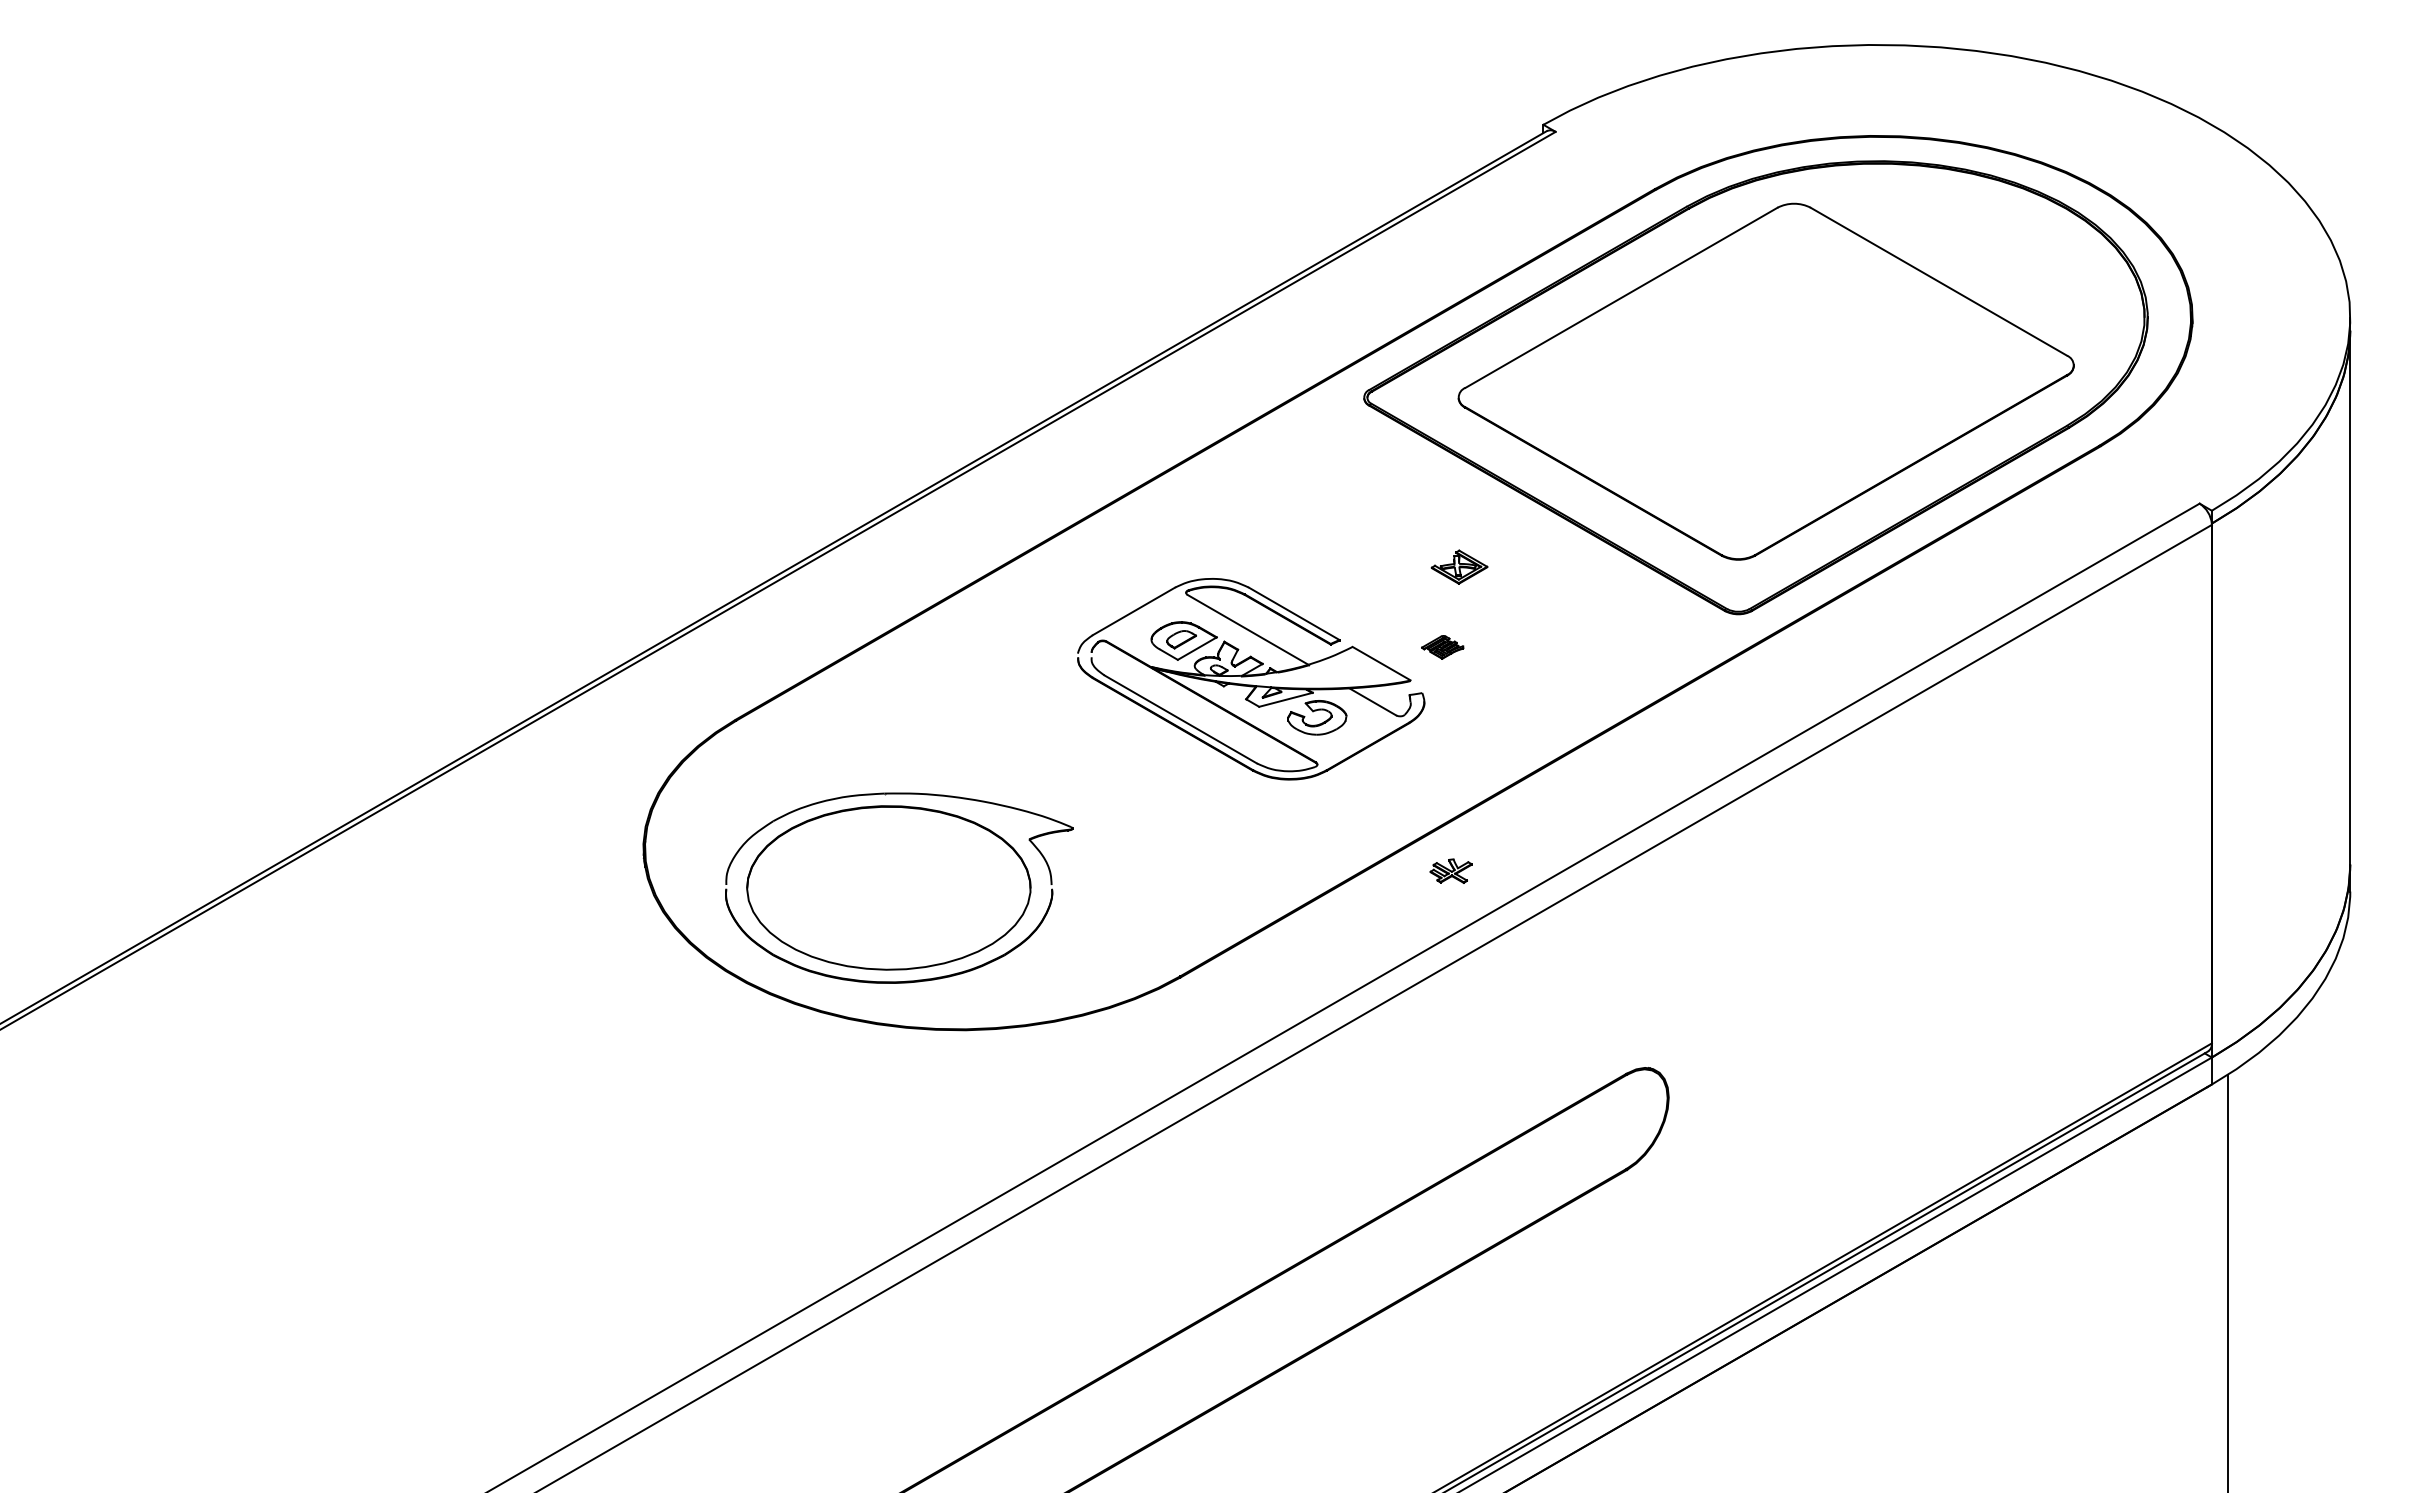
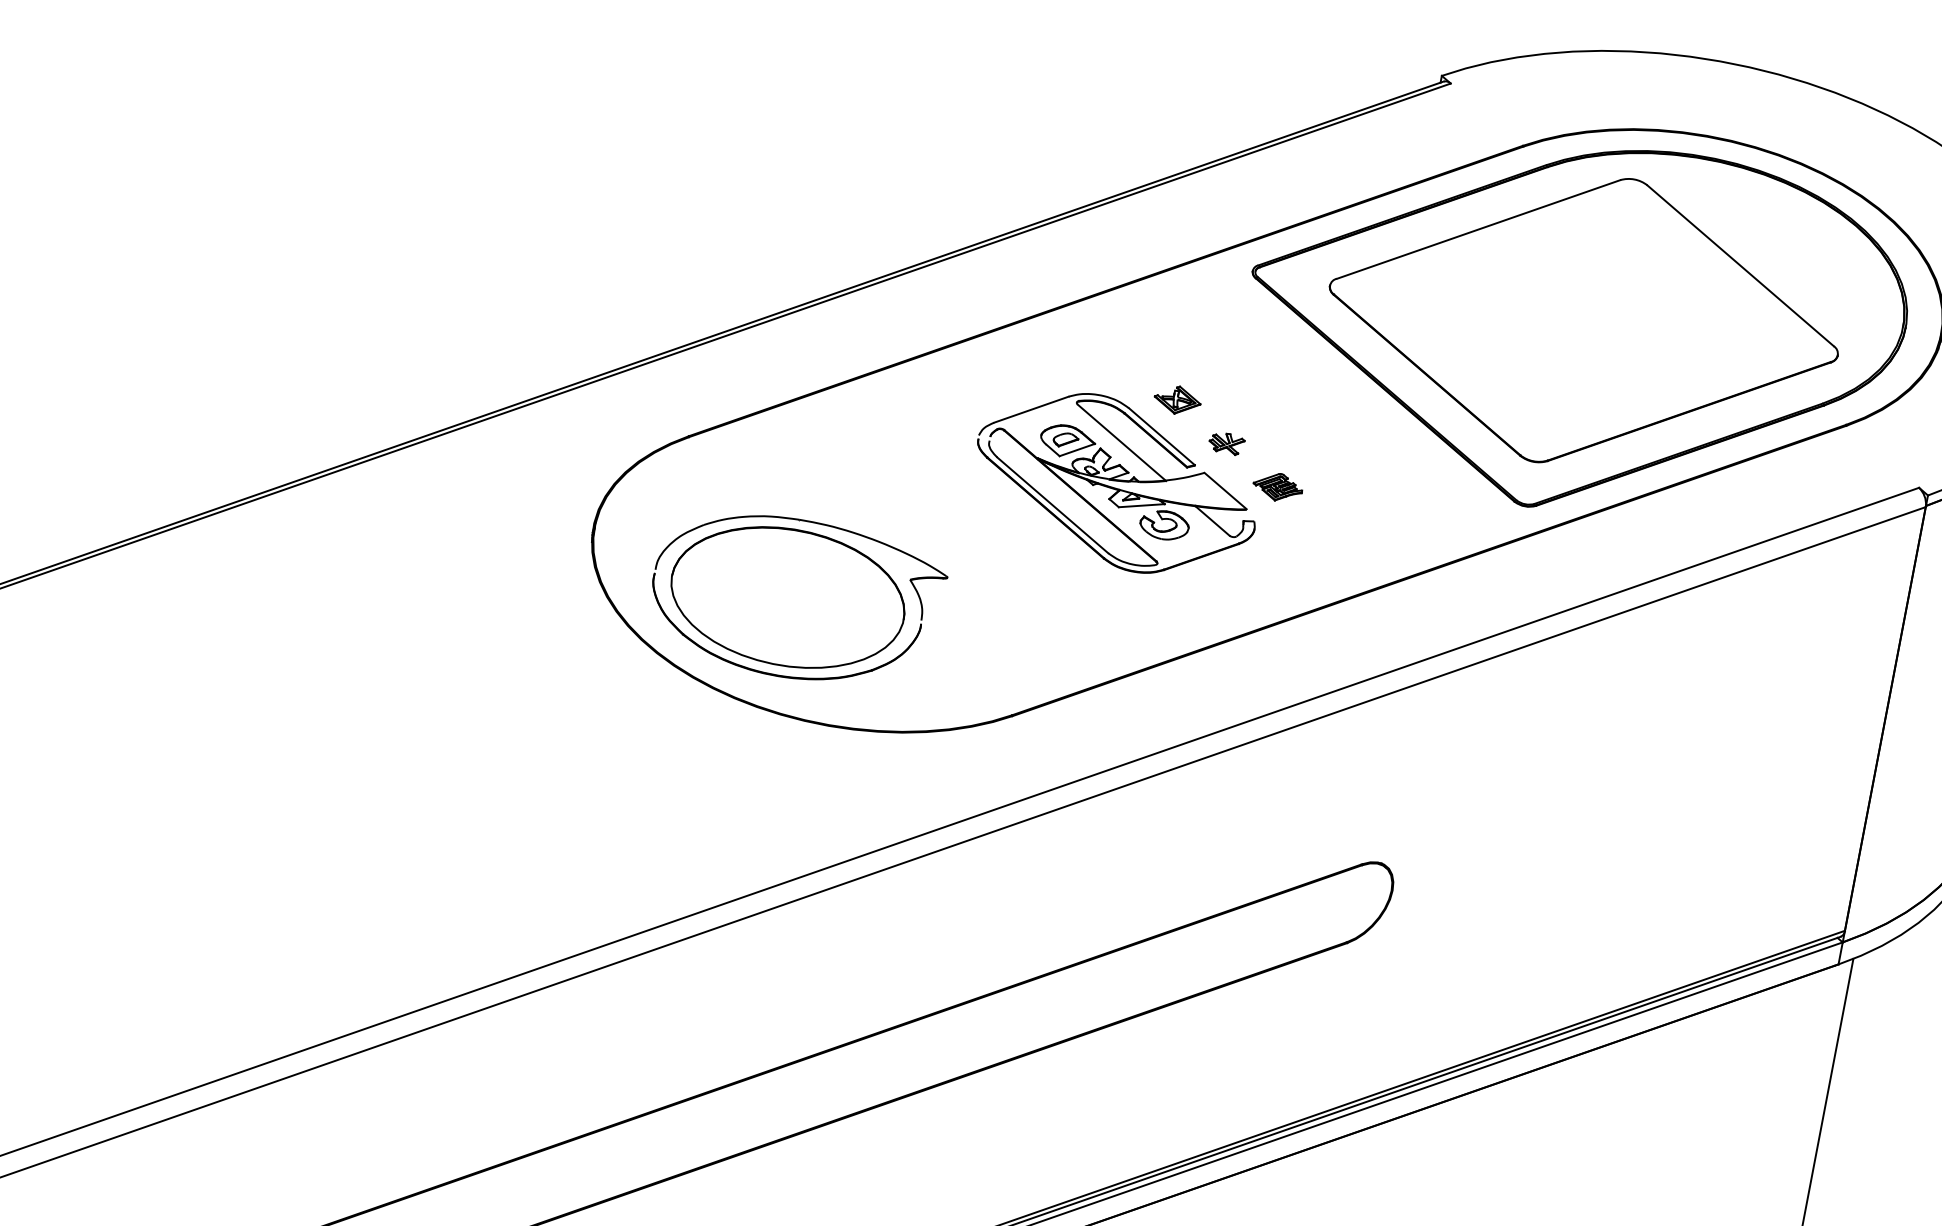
part: (1459, 566) -> (1177, 399), moved
part: (1442, 647) -> (1277, 487), size x1.43
part: (1450, 870) -> (1226, 442), moved

